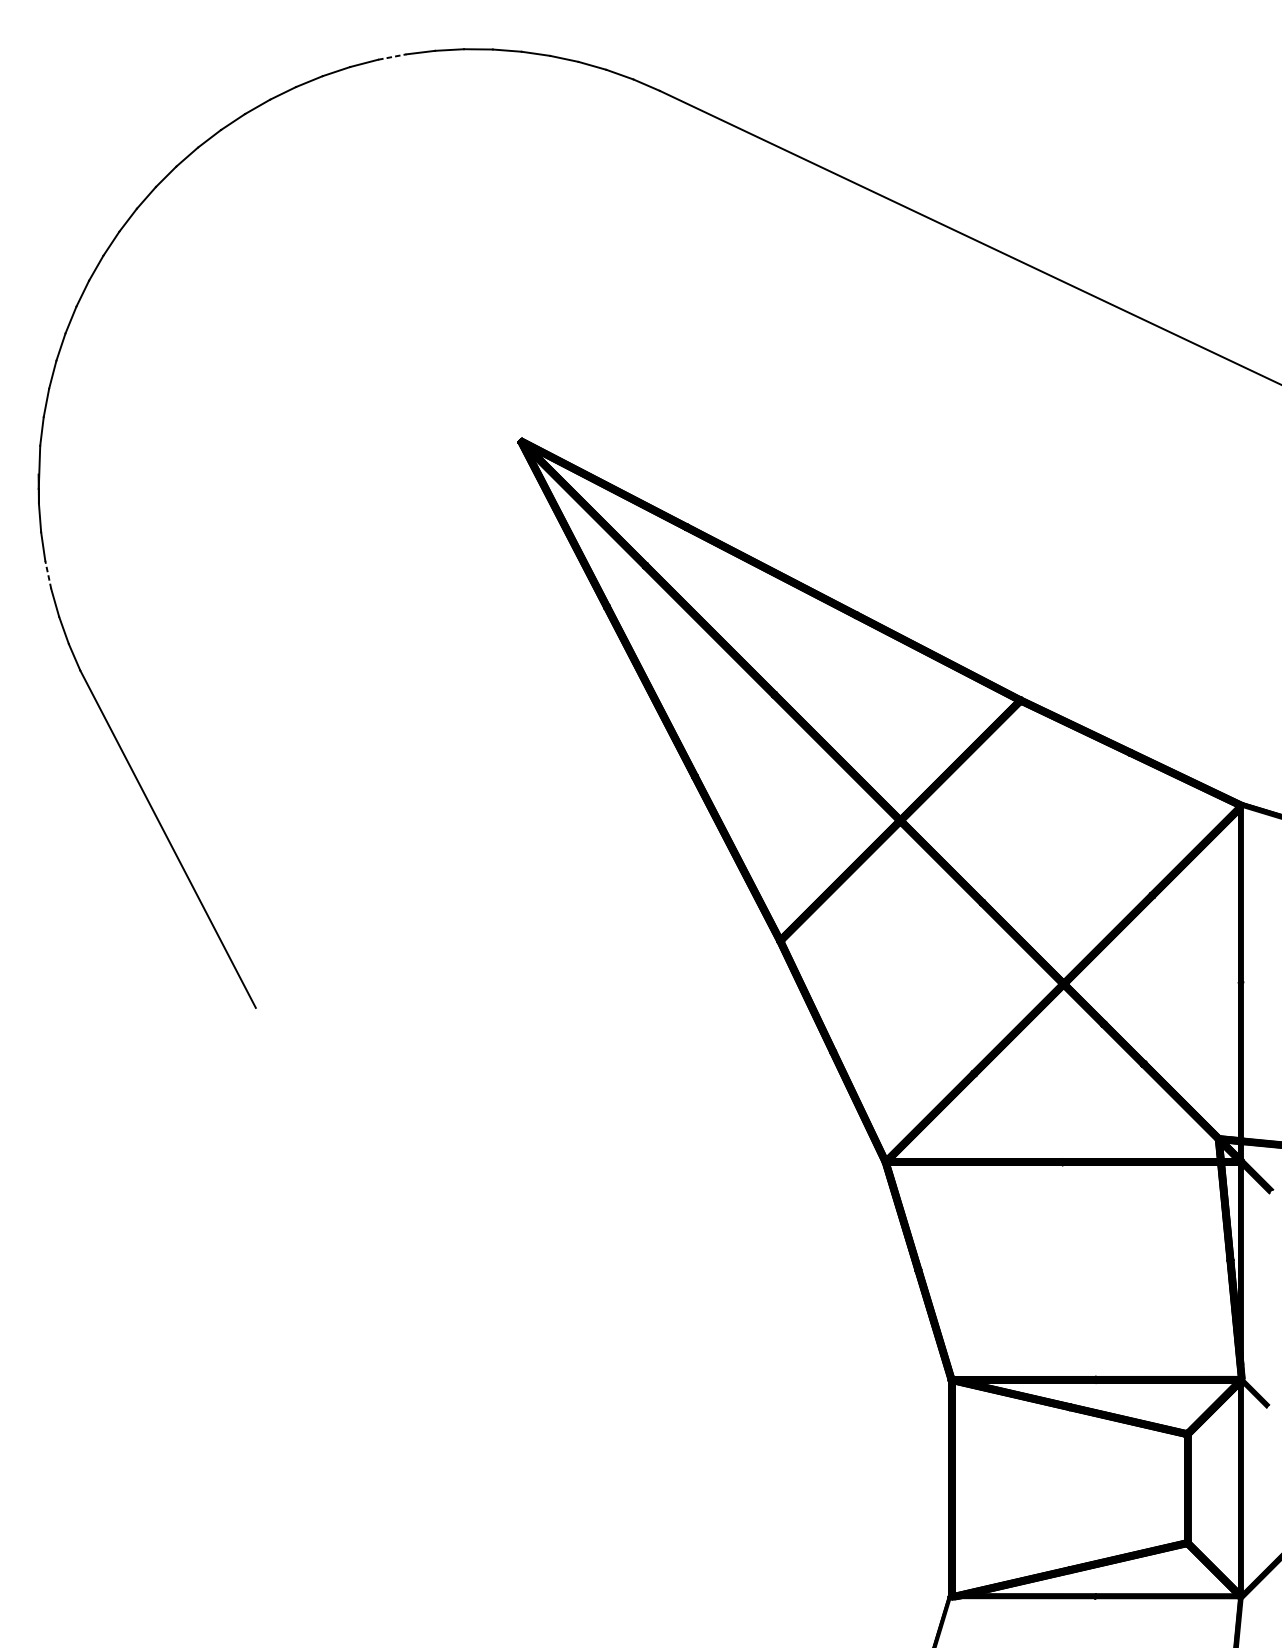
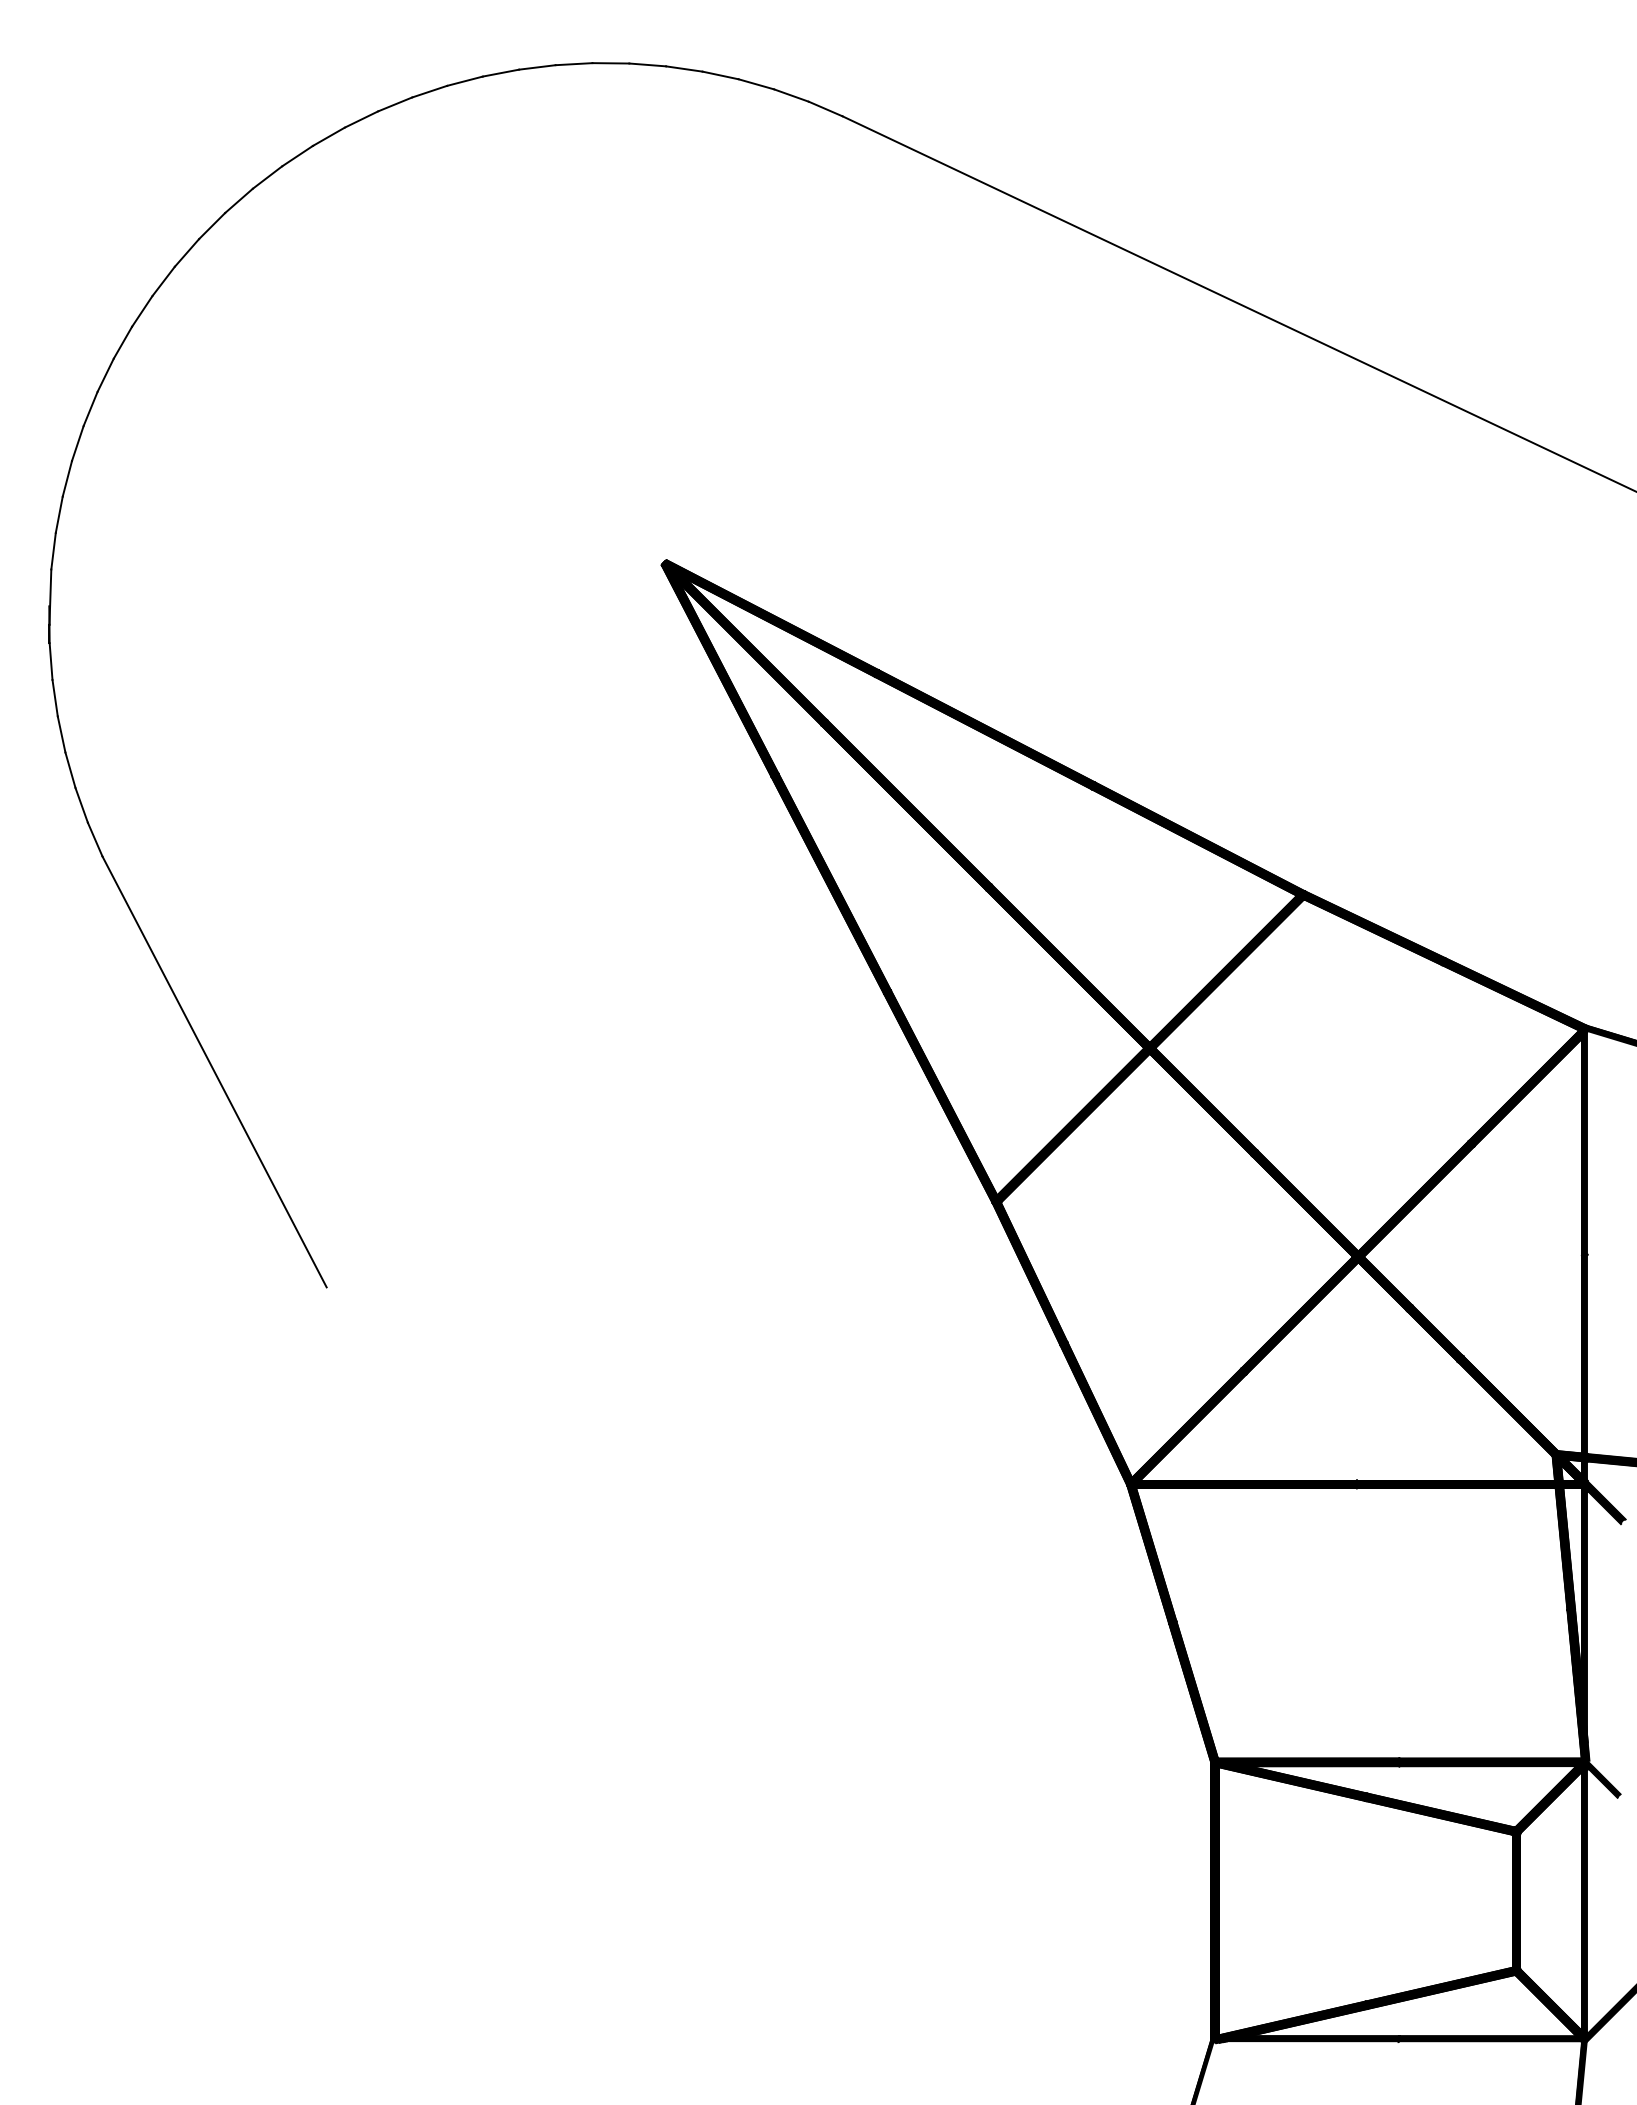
line: (392, 57) -> (501, 73), dashed -> solid
line: (48, 574) -> (61, 733), dashed -> solid

